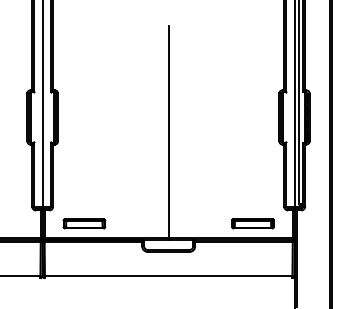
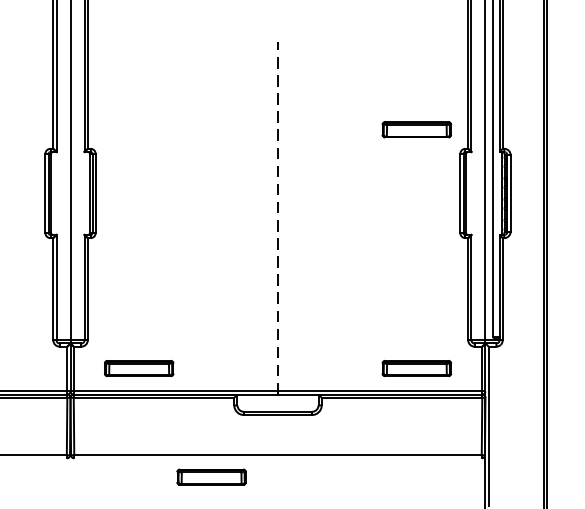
part: (252, 78) -> (415, 129), added
line: (168, 132) -> (277, 218), solid -> dashed
part: (128, 289) -> (211, 476), added

